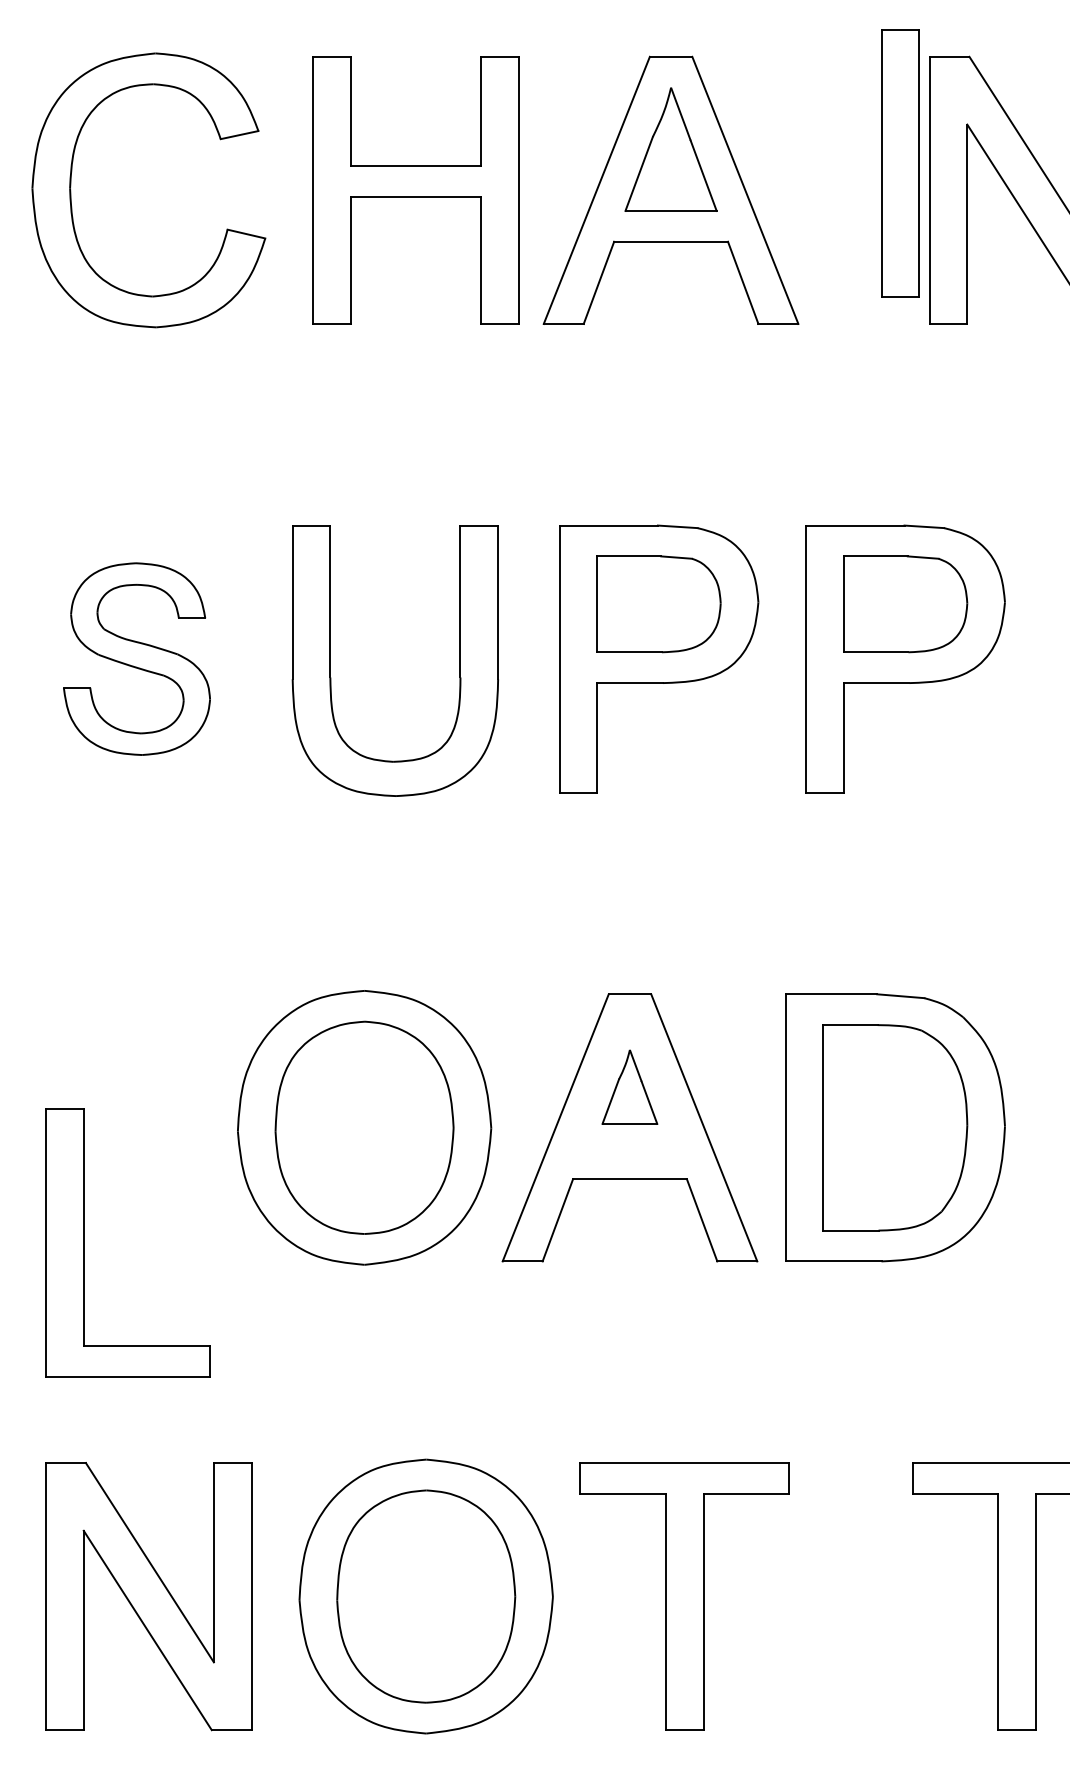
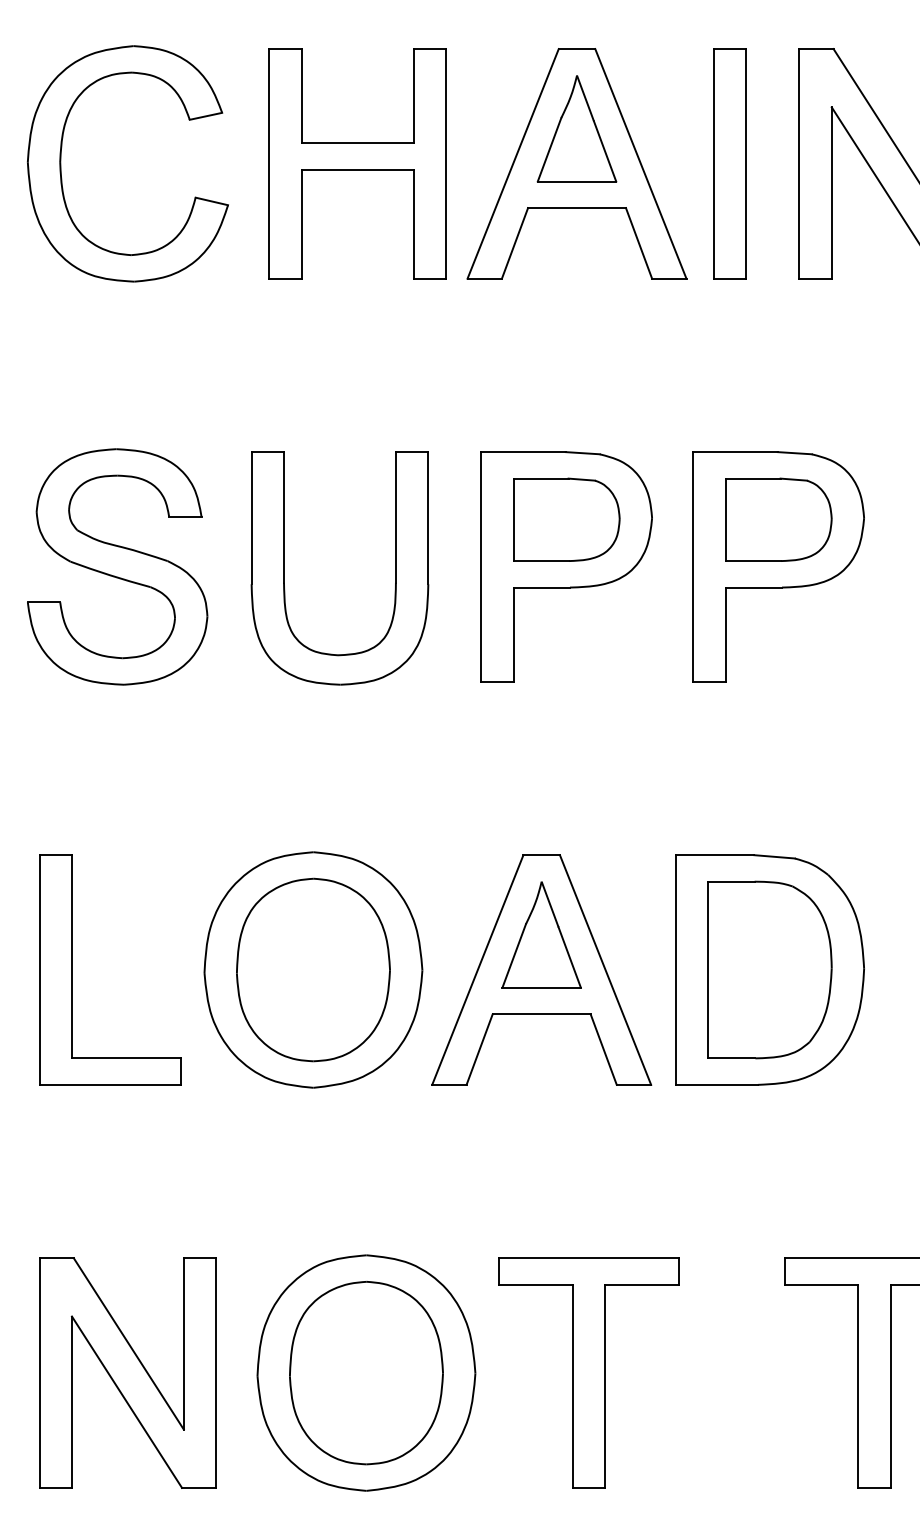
part: (899, 163) -> (729, 163), moved
part: (136, 658) -> (117, 566), size x1.43
part: (629, 1086) -> (541, 934), size x1.67
part: (84, 1242) -> (72, 969), moved

